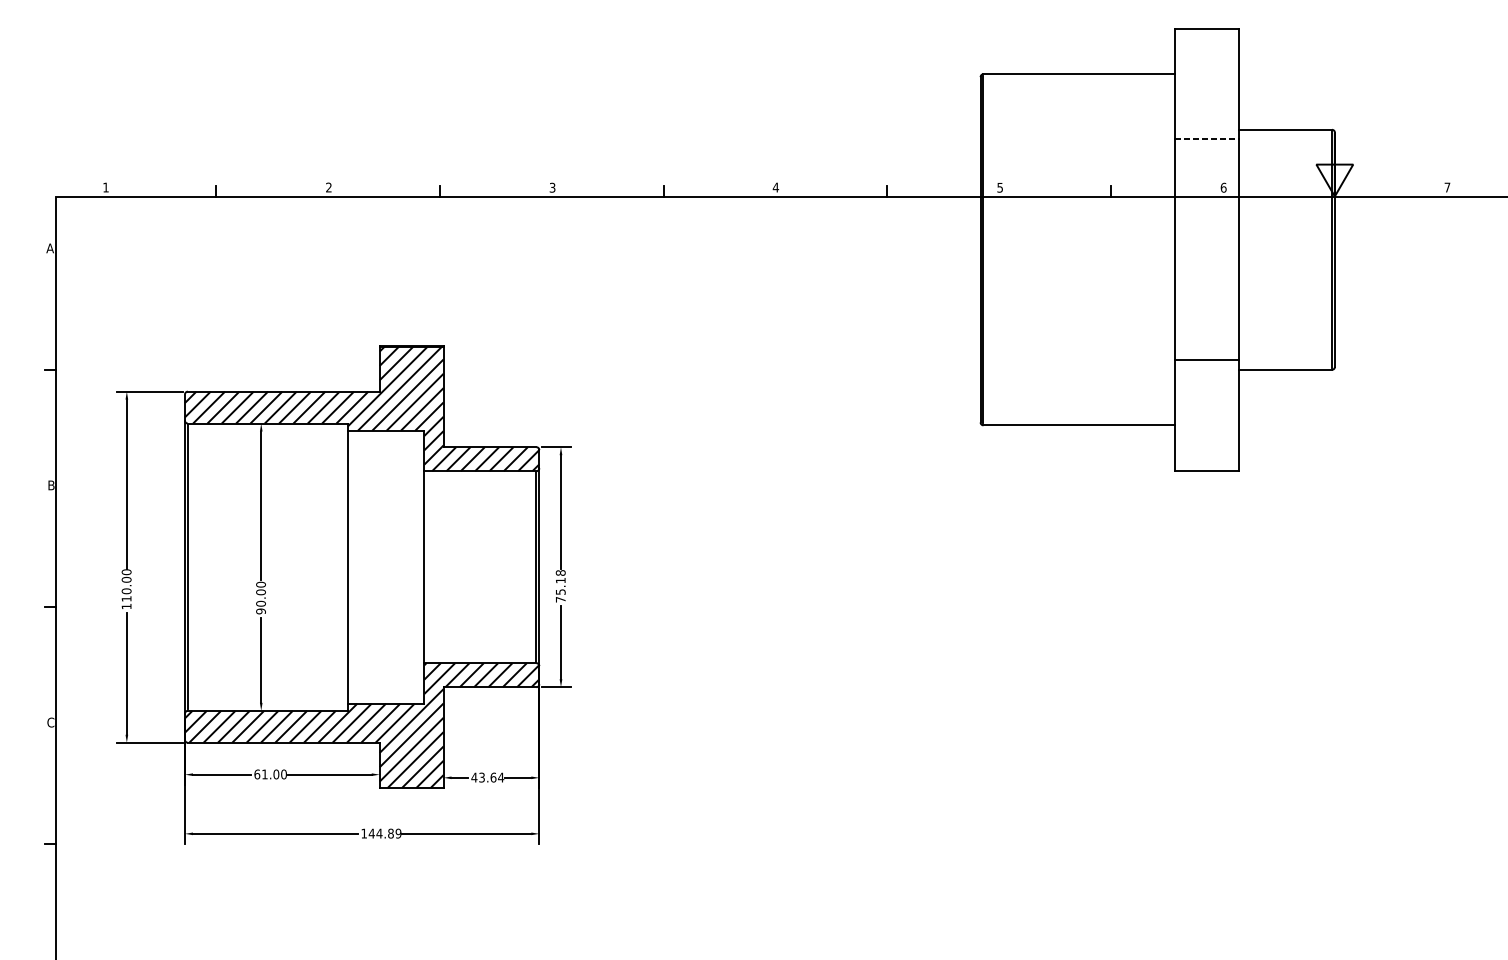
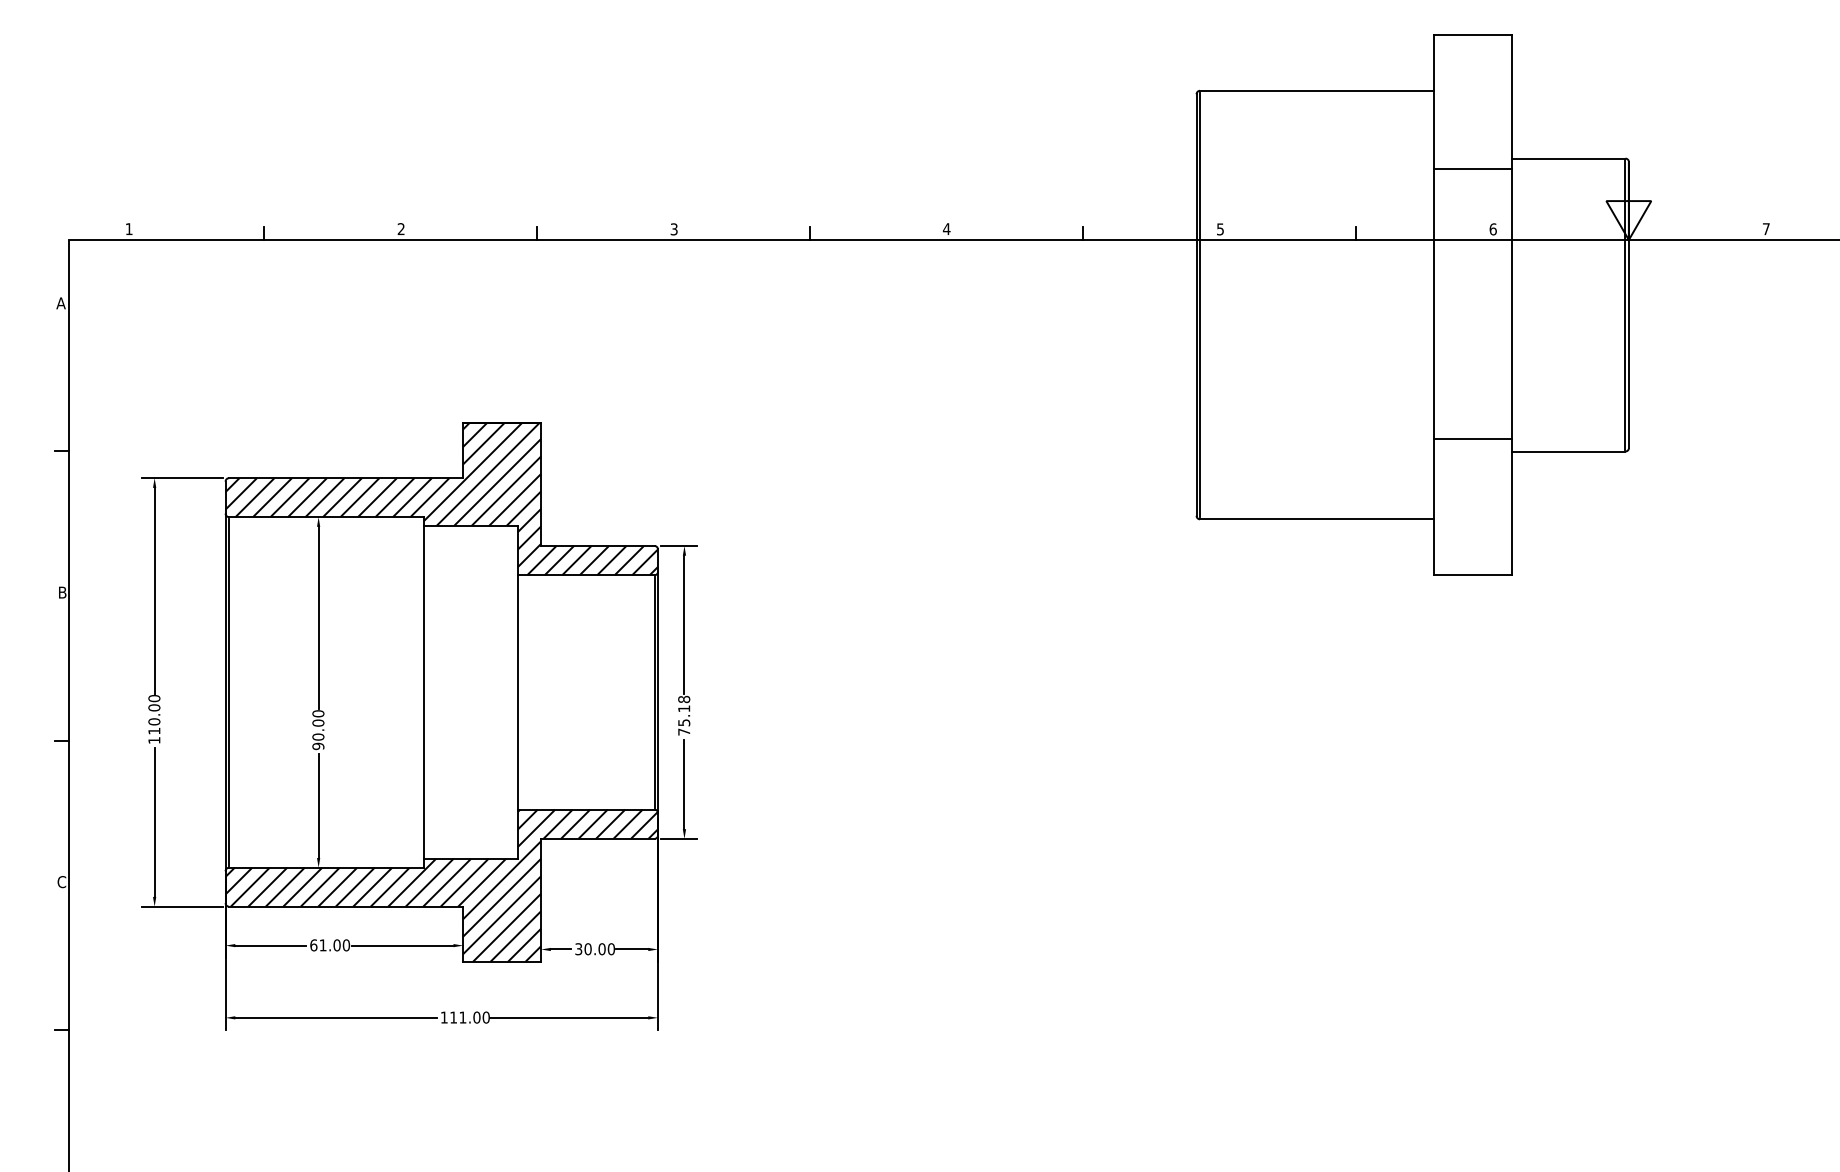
line: (1207, 138) -> (1473, 169), dashed -> solid
text: (487, 777) -> (594, 949), 43.64 -> 30.00
text: (384, 833) -> (469, 1017), 144.89 -> 111.00

